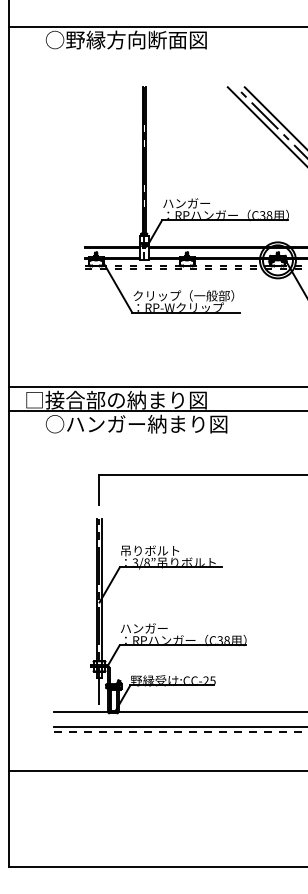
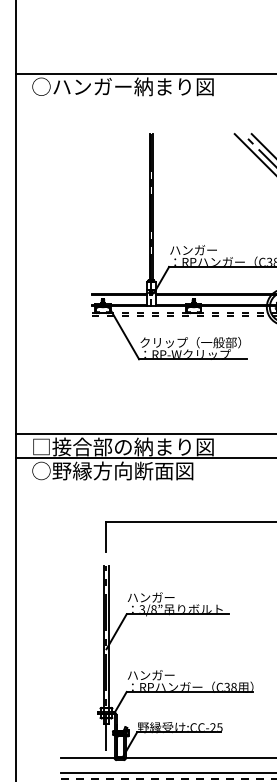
text: (105, 39) -> (112, 86), ○野縁方向断面図 -> ○ハンガー納まり図
text: (126, 423) -> (133, 470), ○ハンガー納まり図 -> ○野縁方向断面図
text: (150, 550) -> (157, 597), 吊りボルト -> ハンガー

